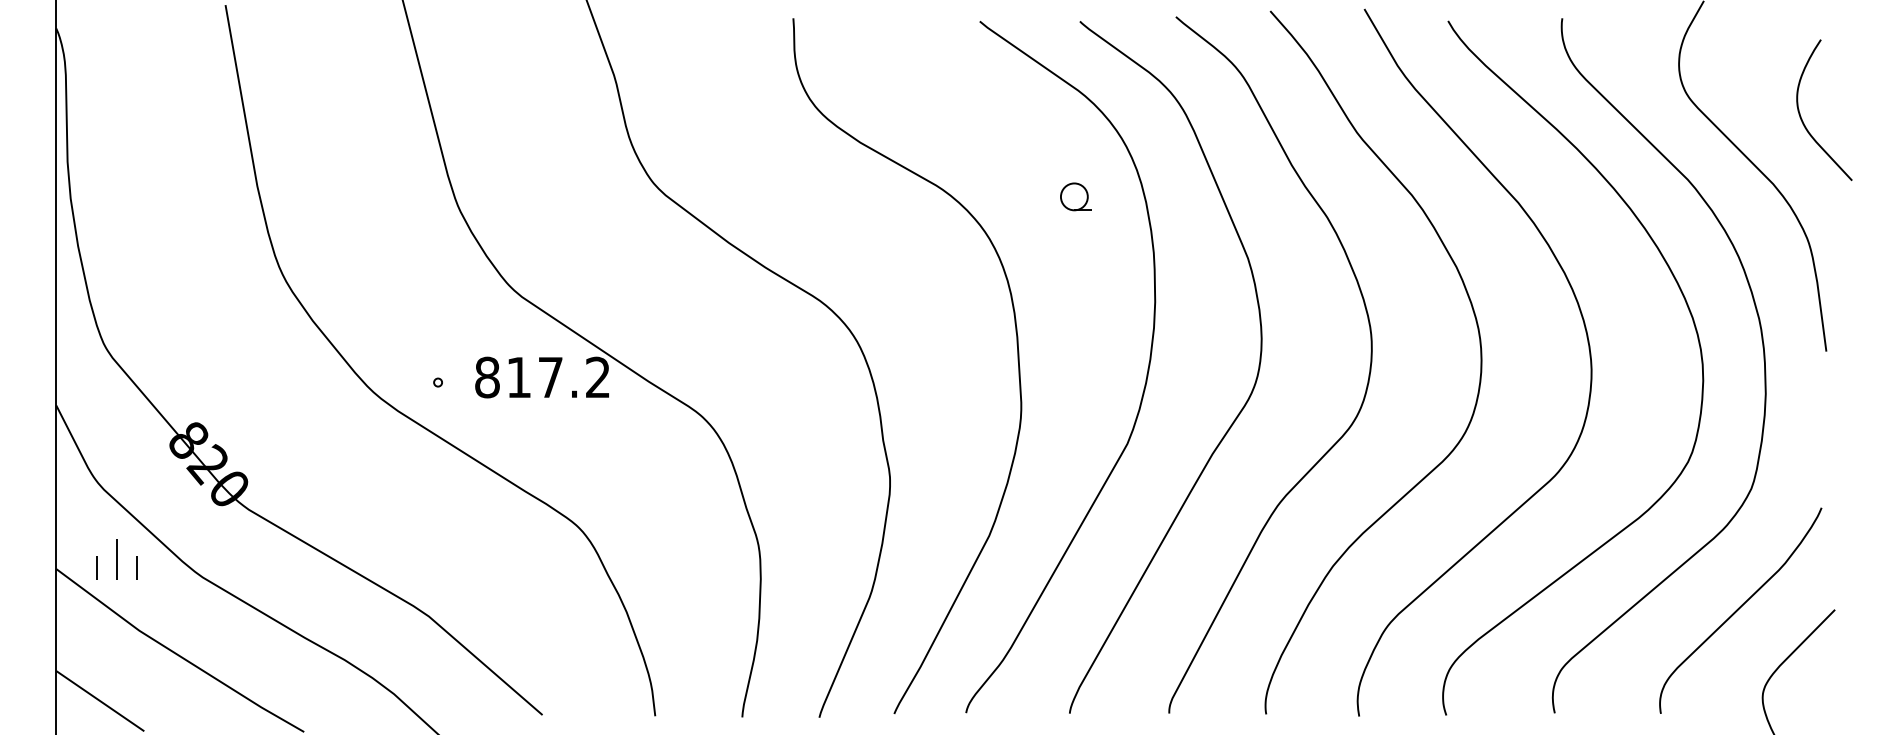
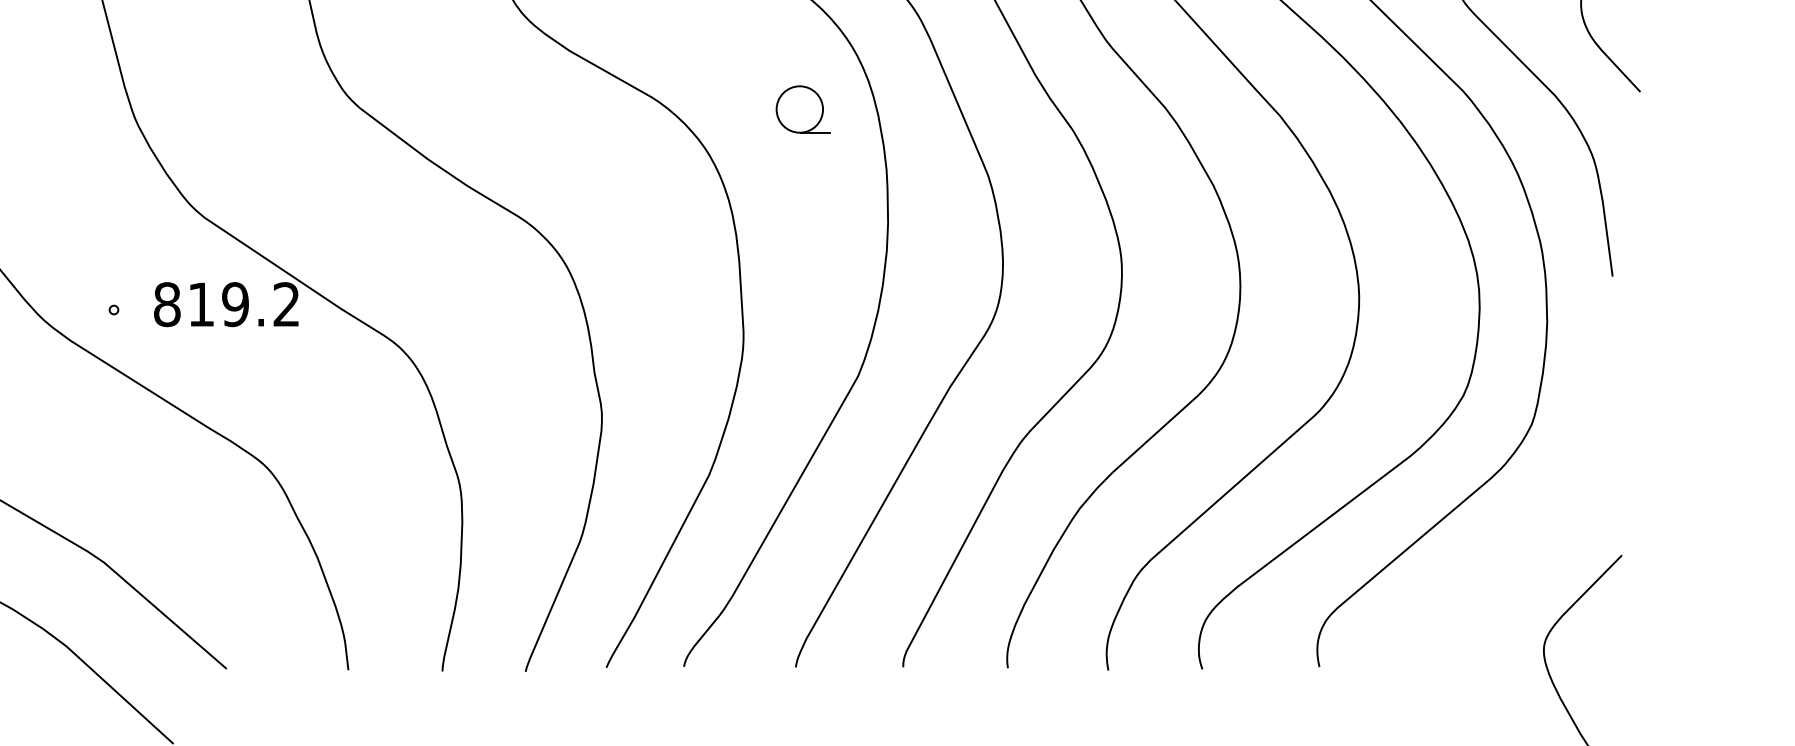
part: (1075, 196) -> (802, 109), size x1.6
text: (550, 377) -> (235, 304), 817.2 -> 819.2
curve: (1739, 609) -> (1518, 554), removed

